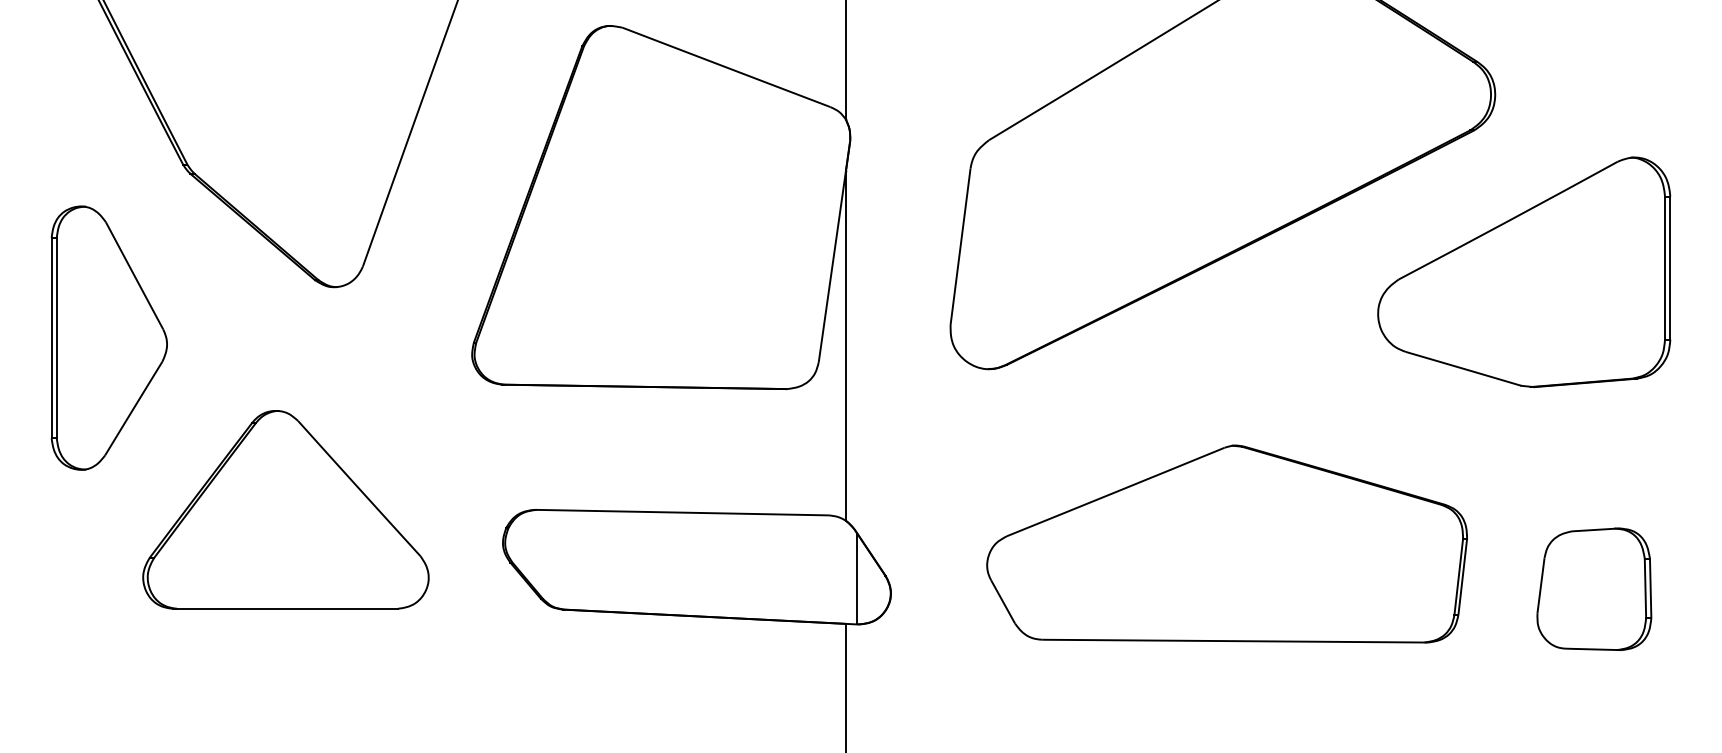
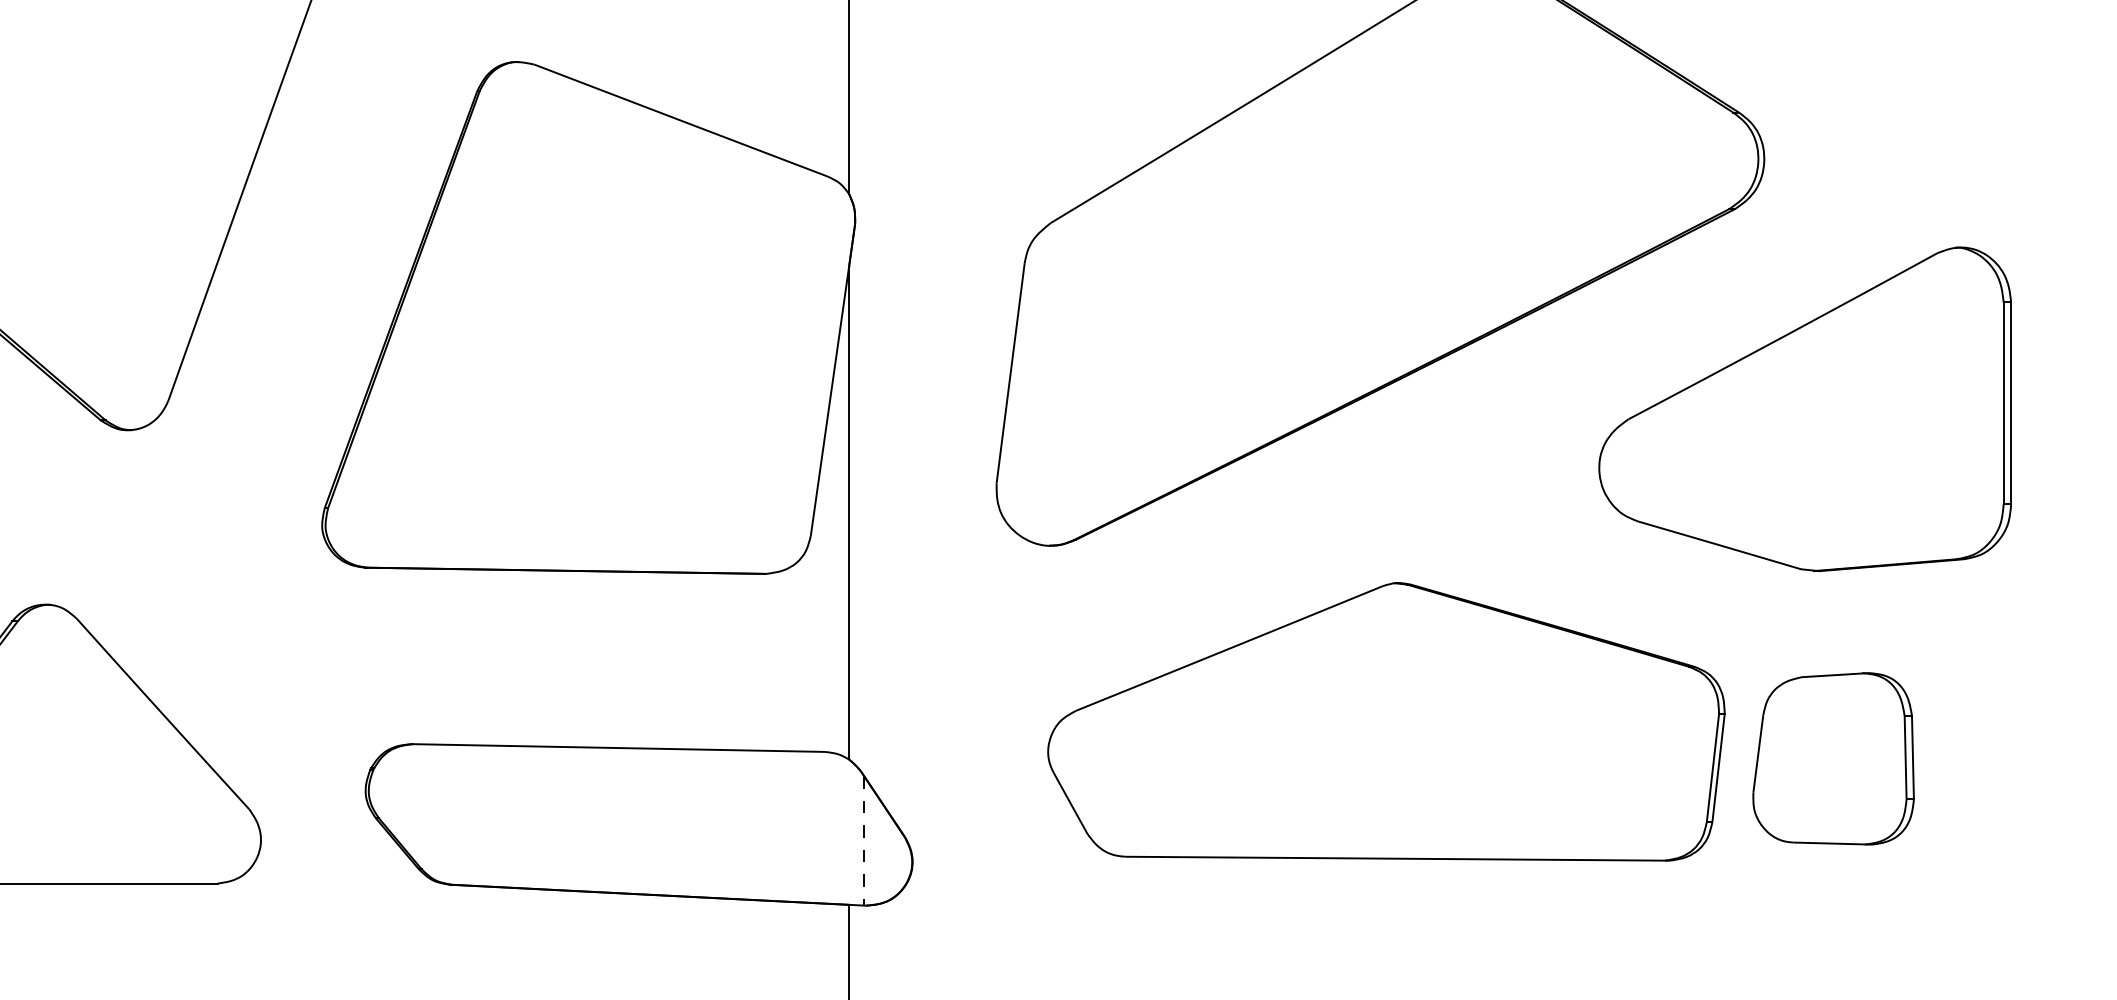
part: (1226, 543) -> (1385, 721), moved
line: (856, 578) -> (863, 840), solid -> dashed
part: (1594, 588) -> (1833, 757), moved

